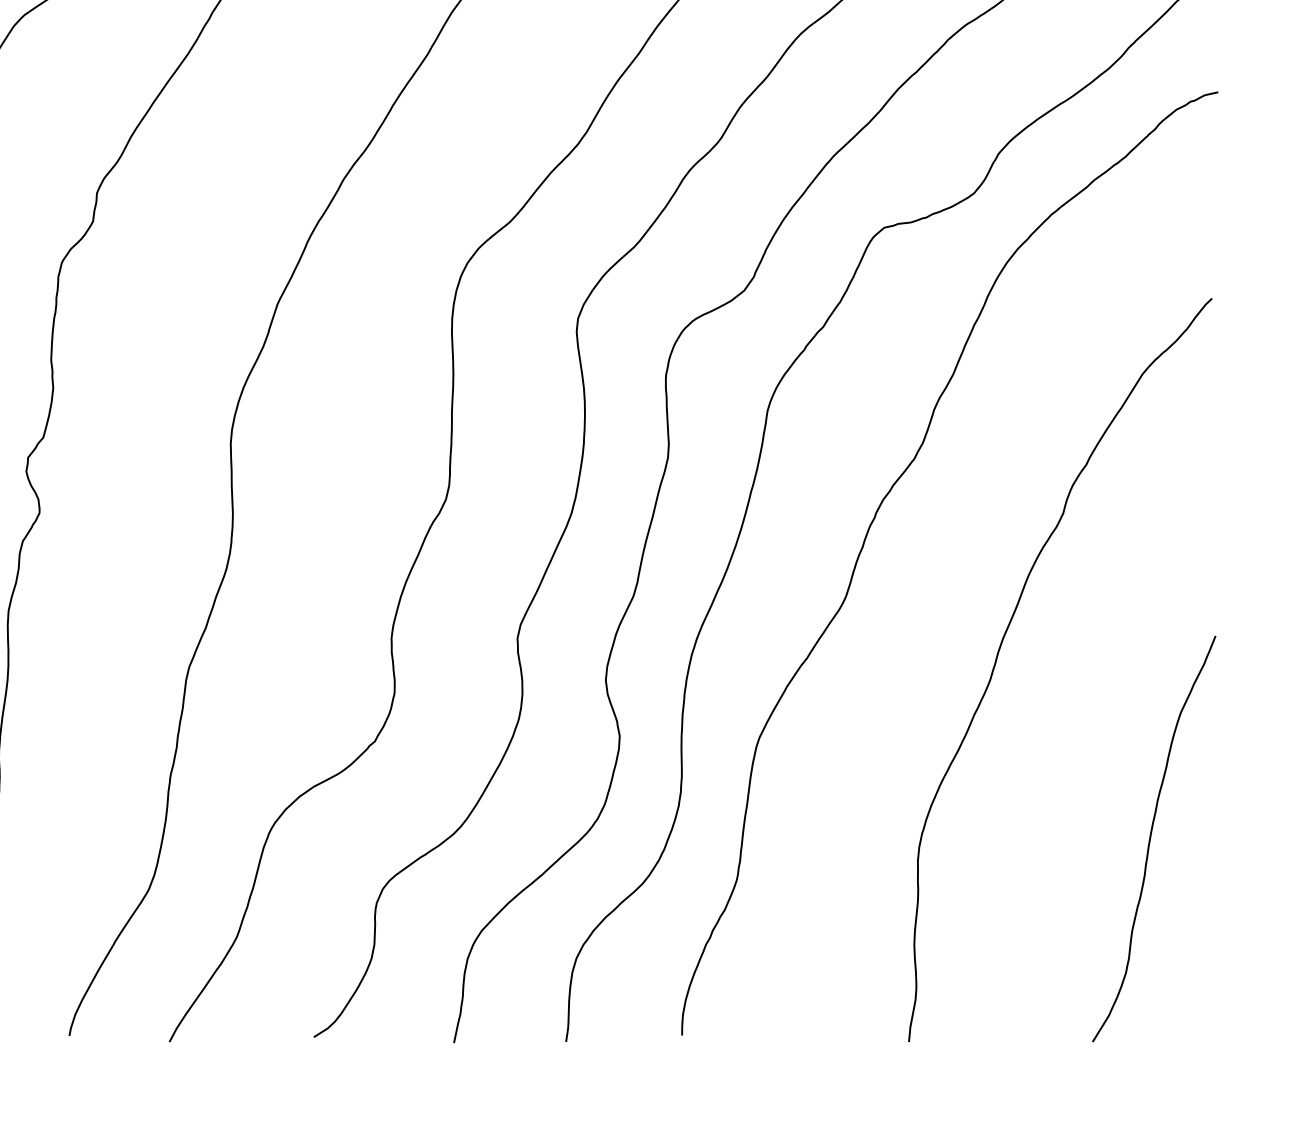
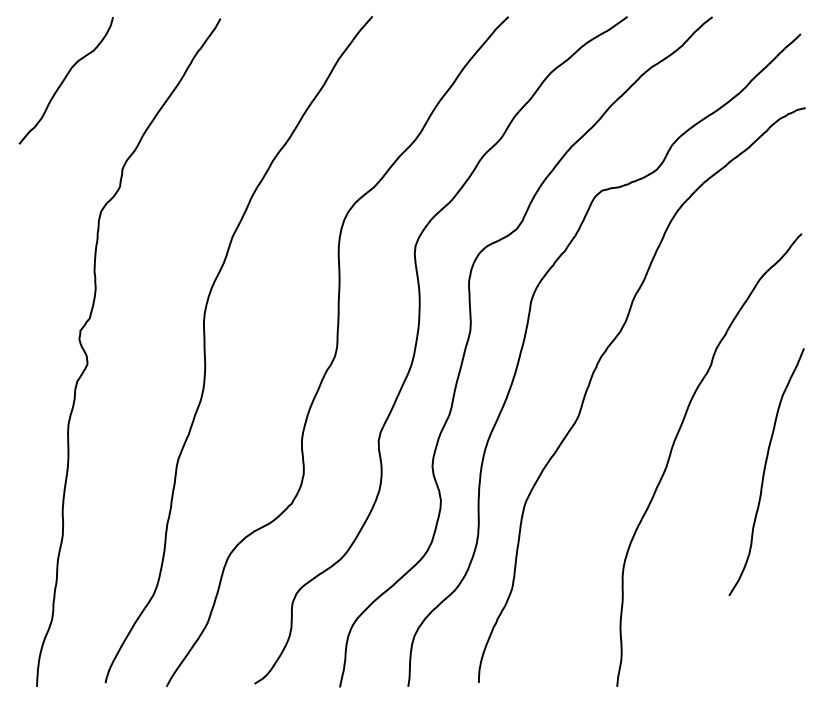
curve: (1152, 837) -> (765, 471), moved

